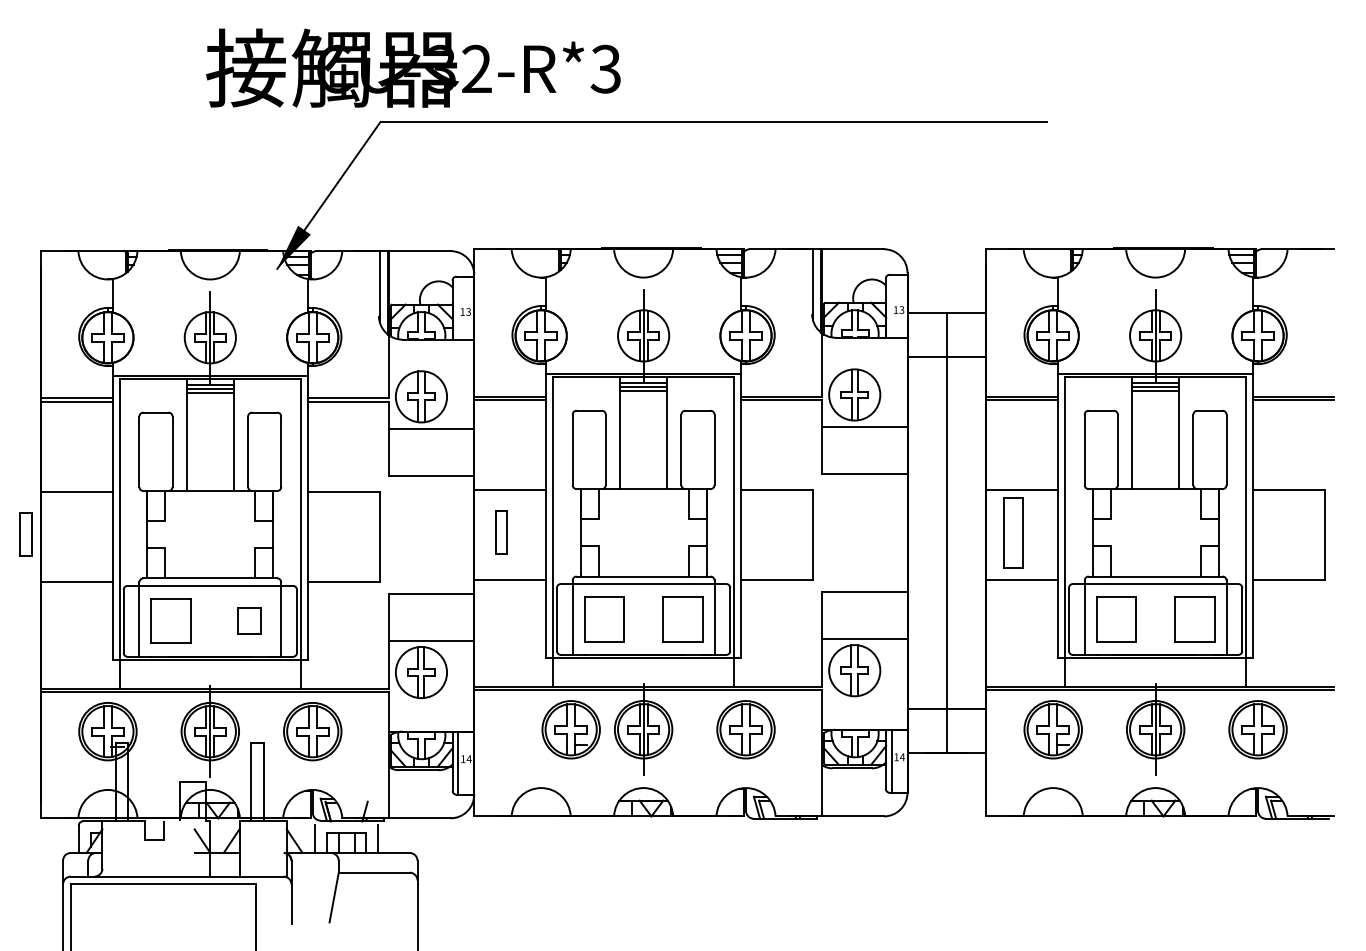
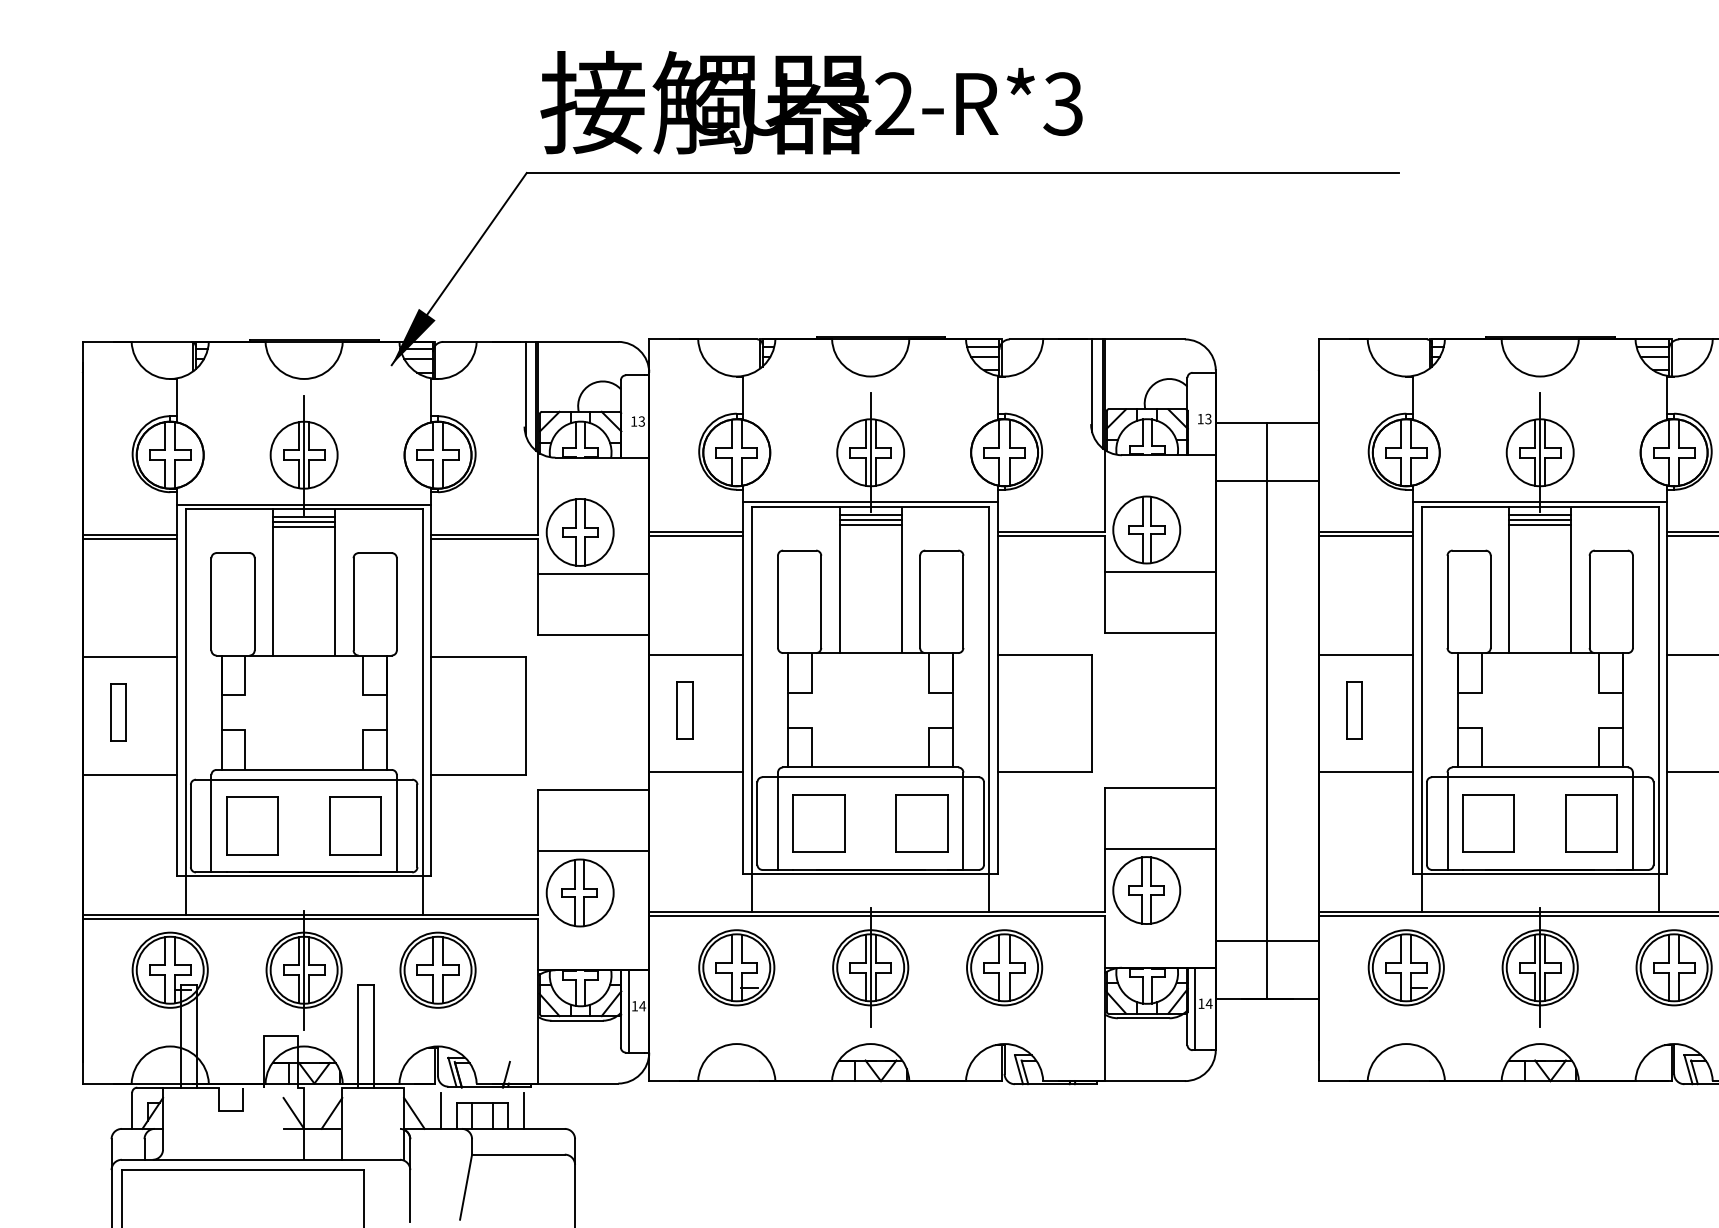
text: (413, 67) -> (811, 101), moved
part: (1013, 532) -> (1354, 709), size x0.62
part: (25, 534) -> (117, 712), moved
part: (249, 620) -> (355, 824), size x1.67
part: (570, 729) -> (735, 967), moved

